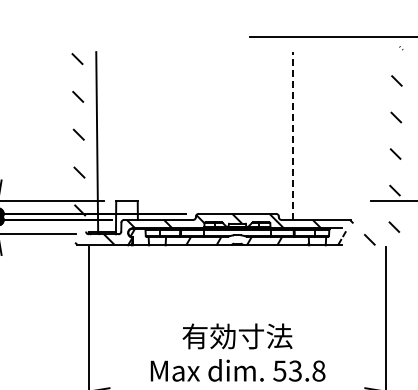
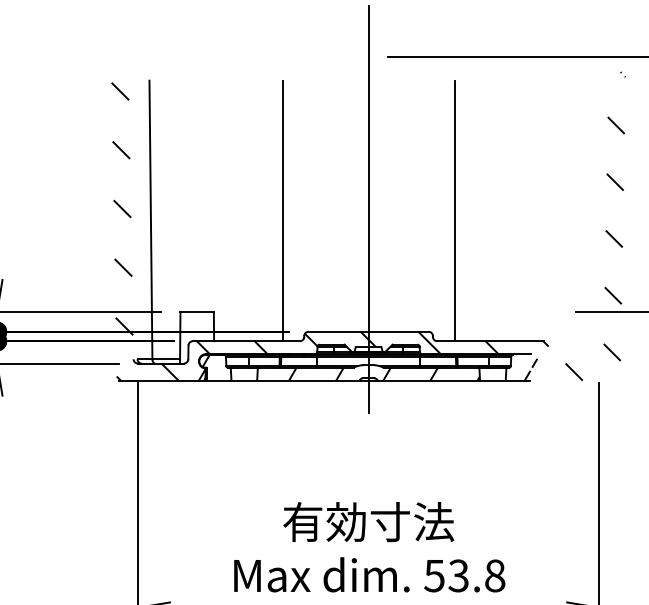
line: (237, 134) -> (368, 208), added
line: (182, 135) -> (283, 210), added
line: (292, 136) -> (454, 211), dashed -> solid

